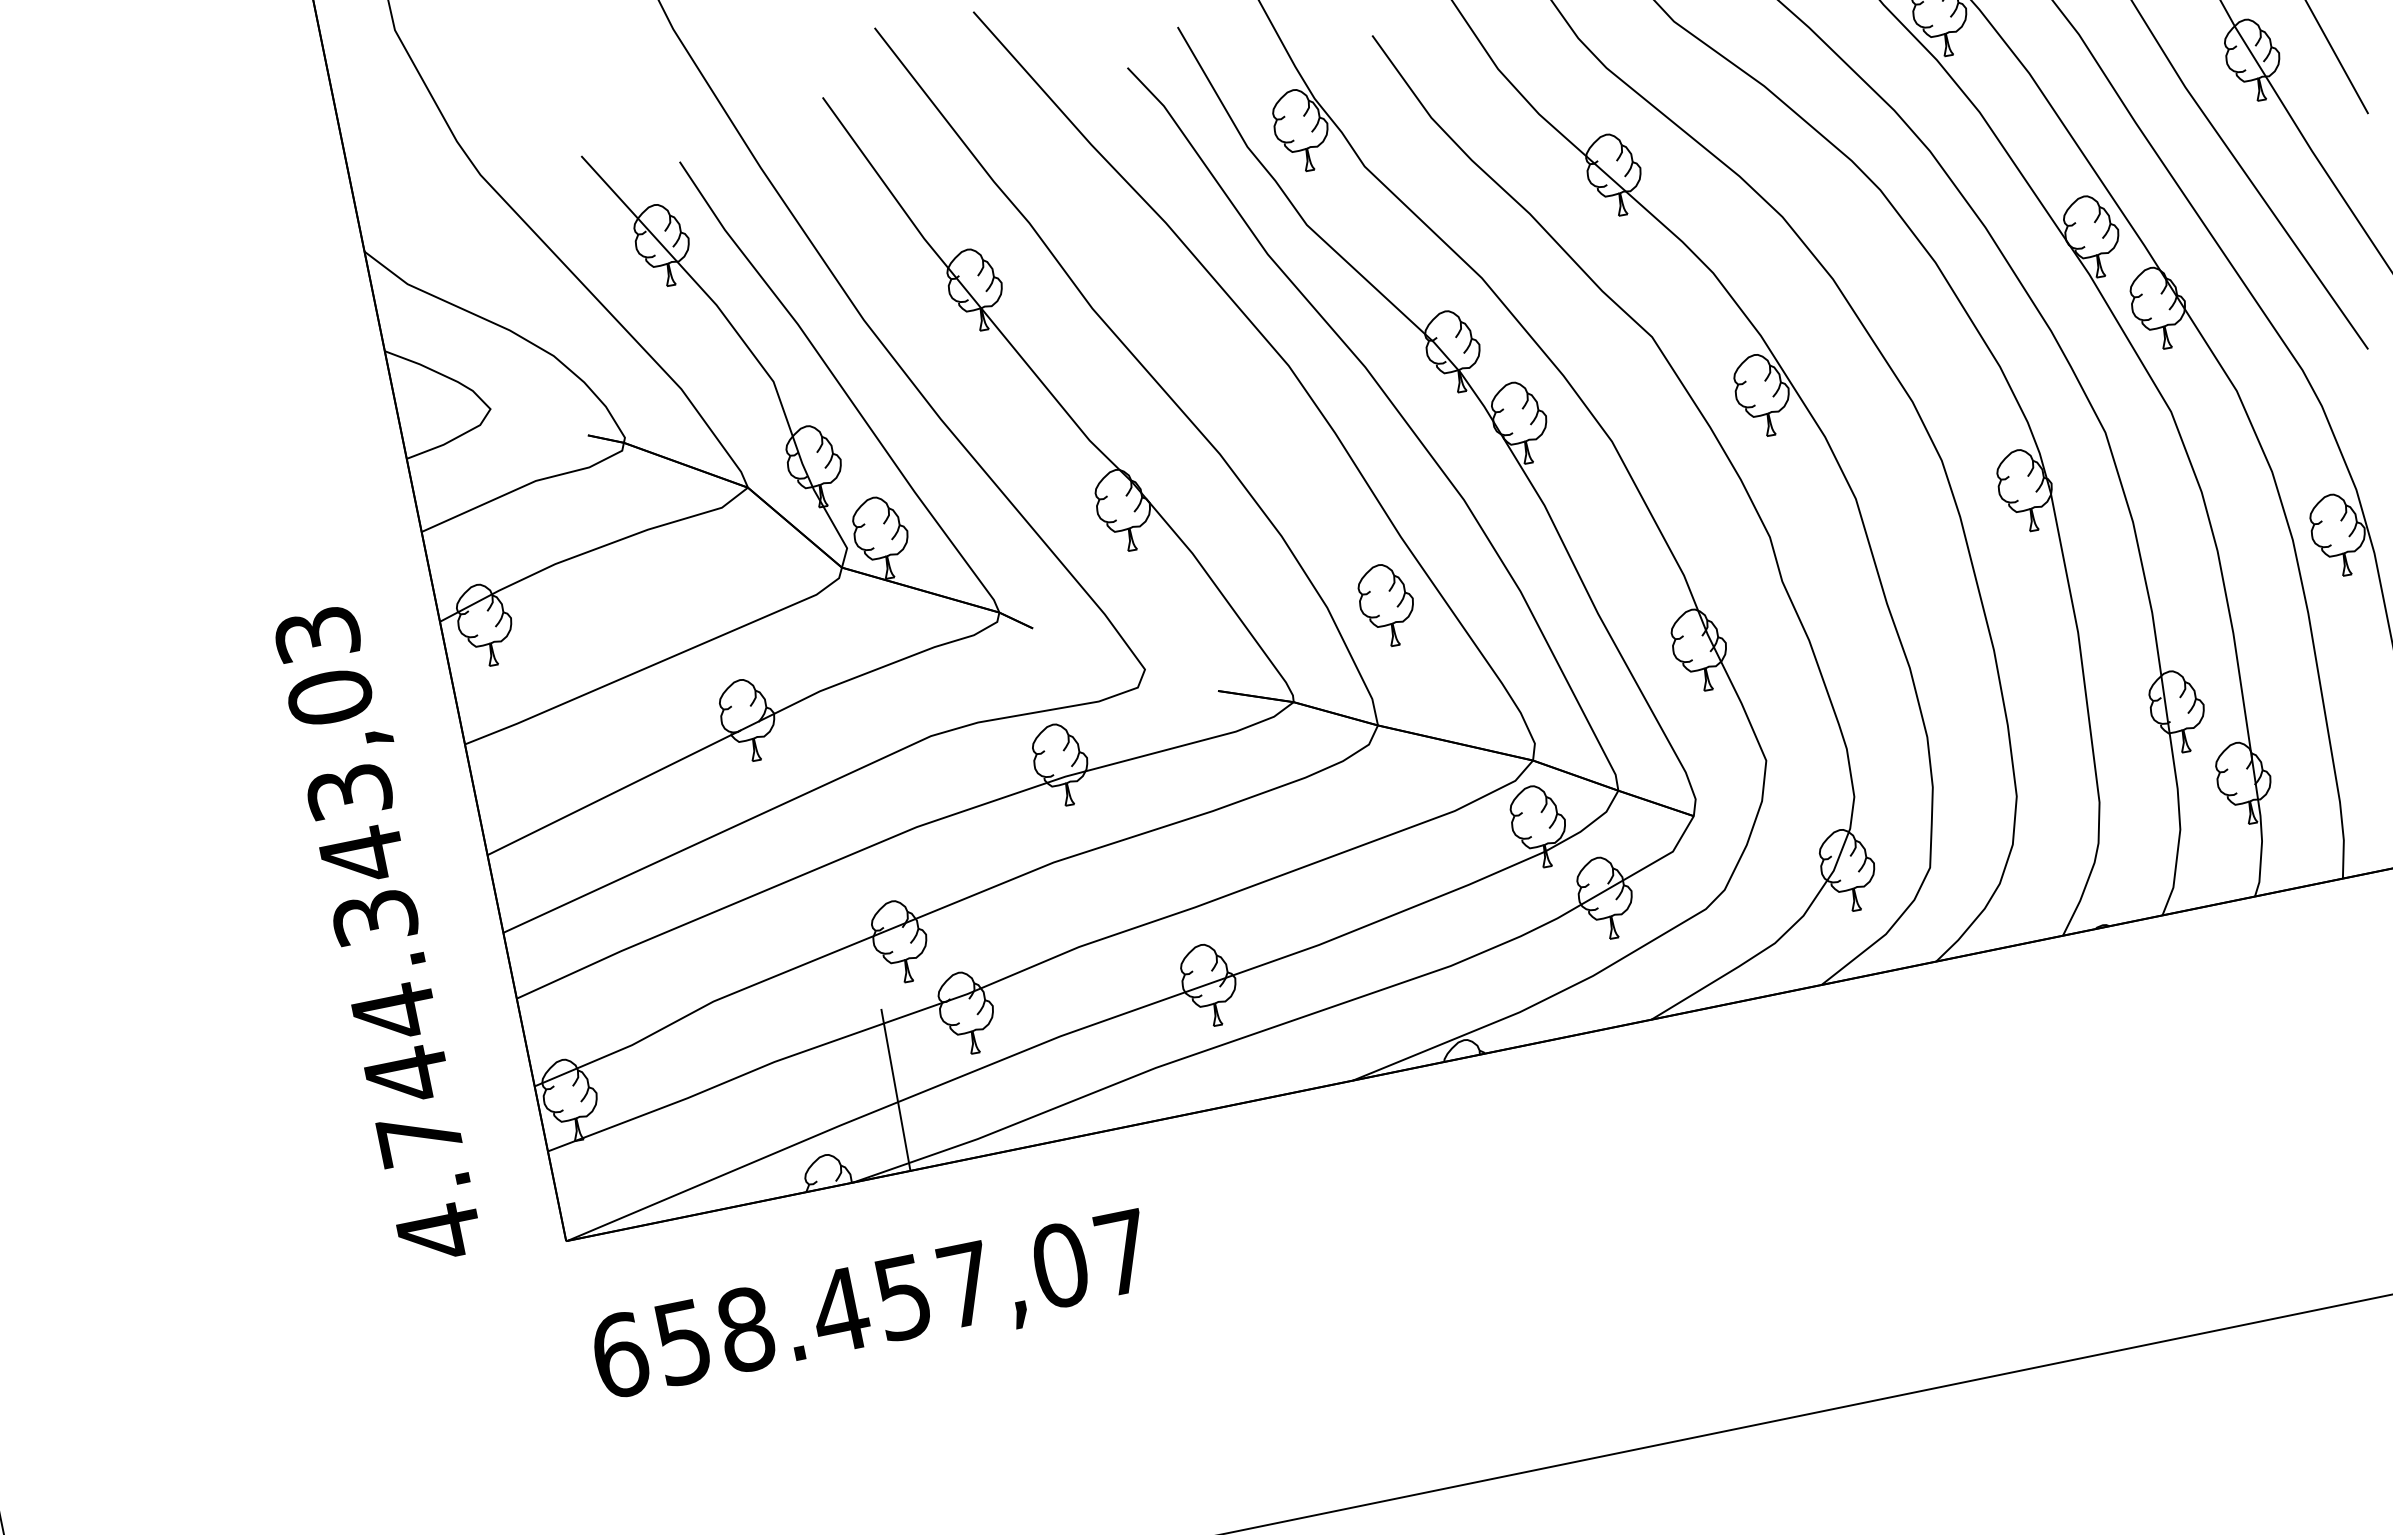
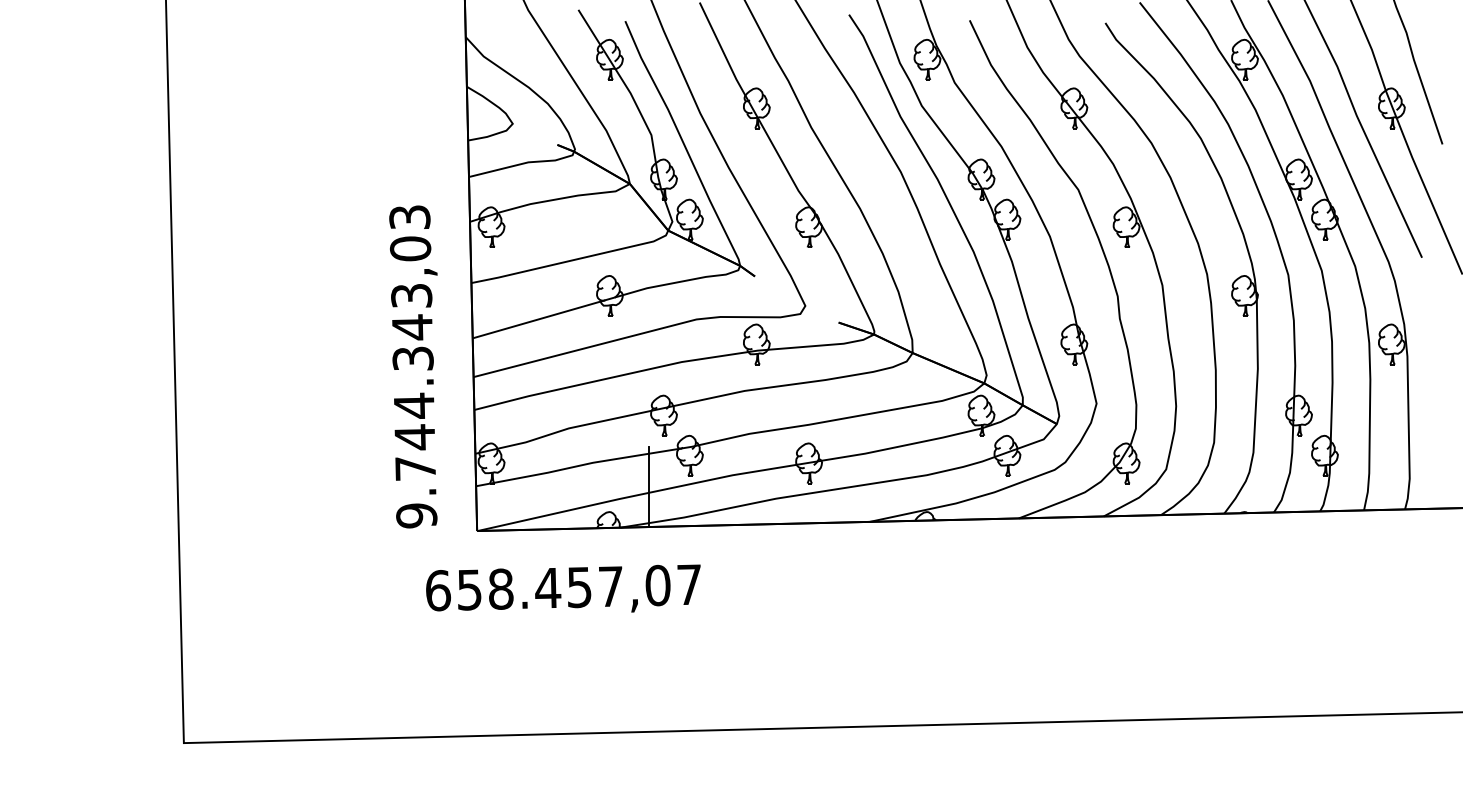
part: (1386, 604) -> (927, 295), removed
text: (438, 1231) -> (416, 515), 4.744.343,03 -> 9.744.343,03
text: (871, 1305) -> (563, 588), moved

